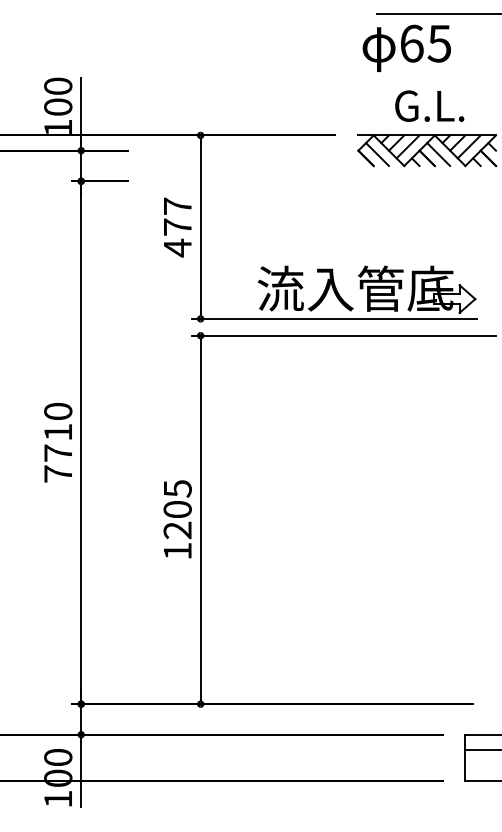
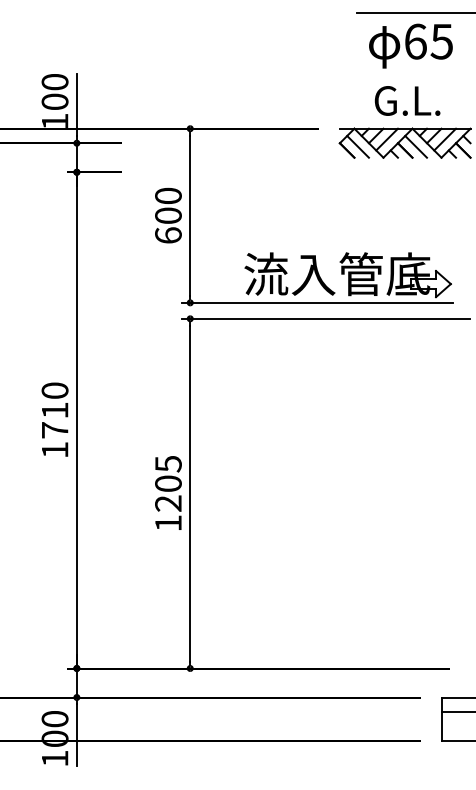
text: (406, 47) -> (410, 45), moved
text: (177, 226) -> (168, 215), 477 -> 600
text: (58, 473) -> (55, 449), 7710 -> 1710

